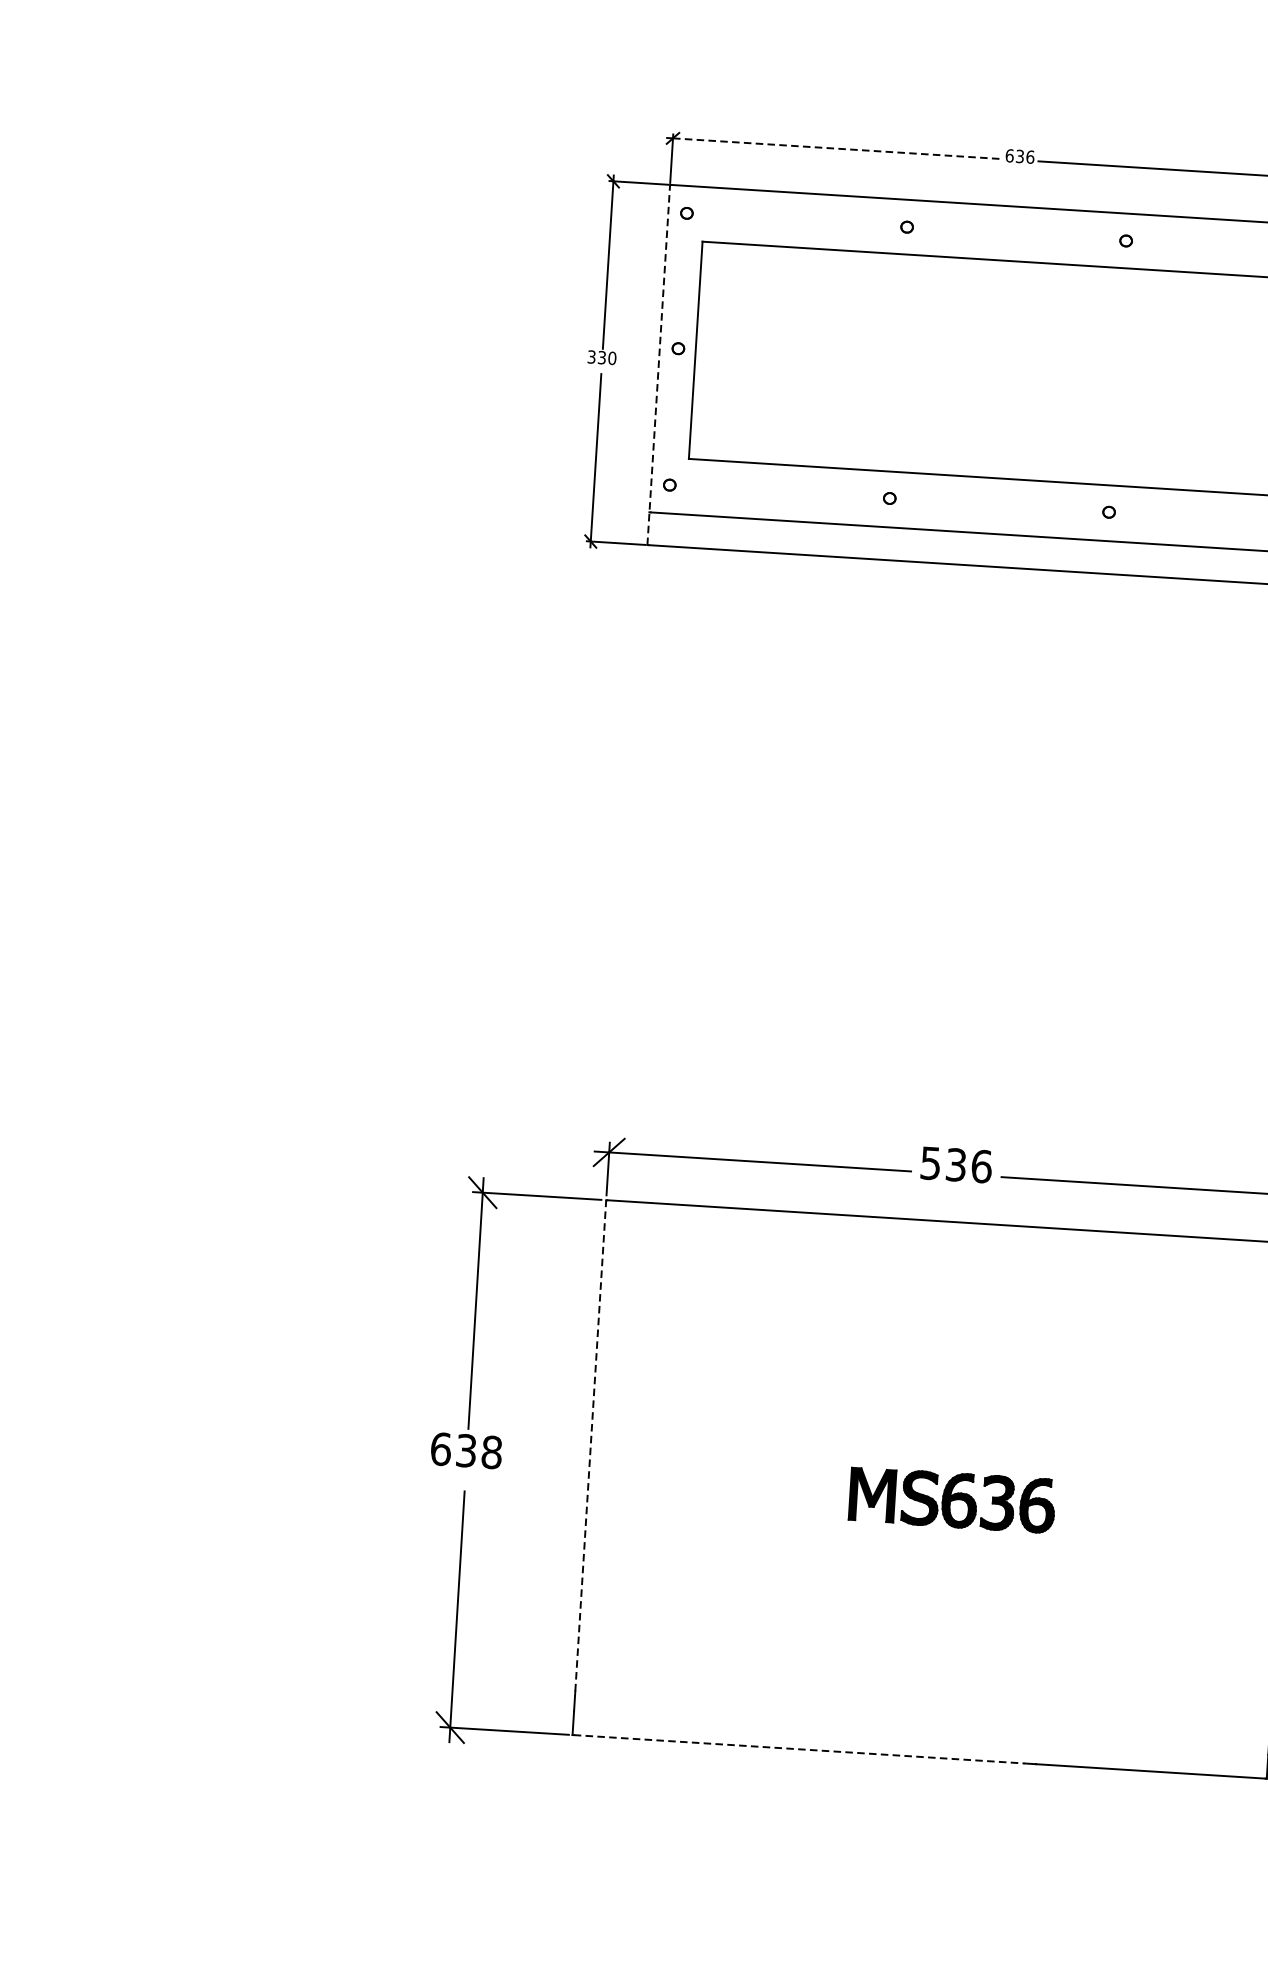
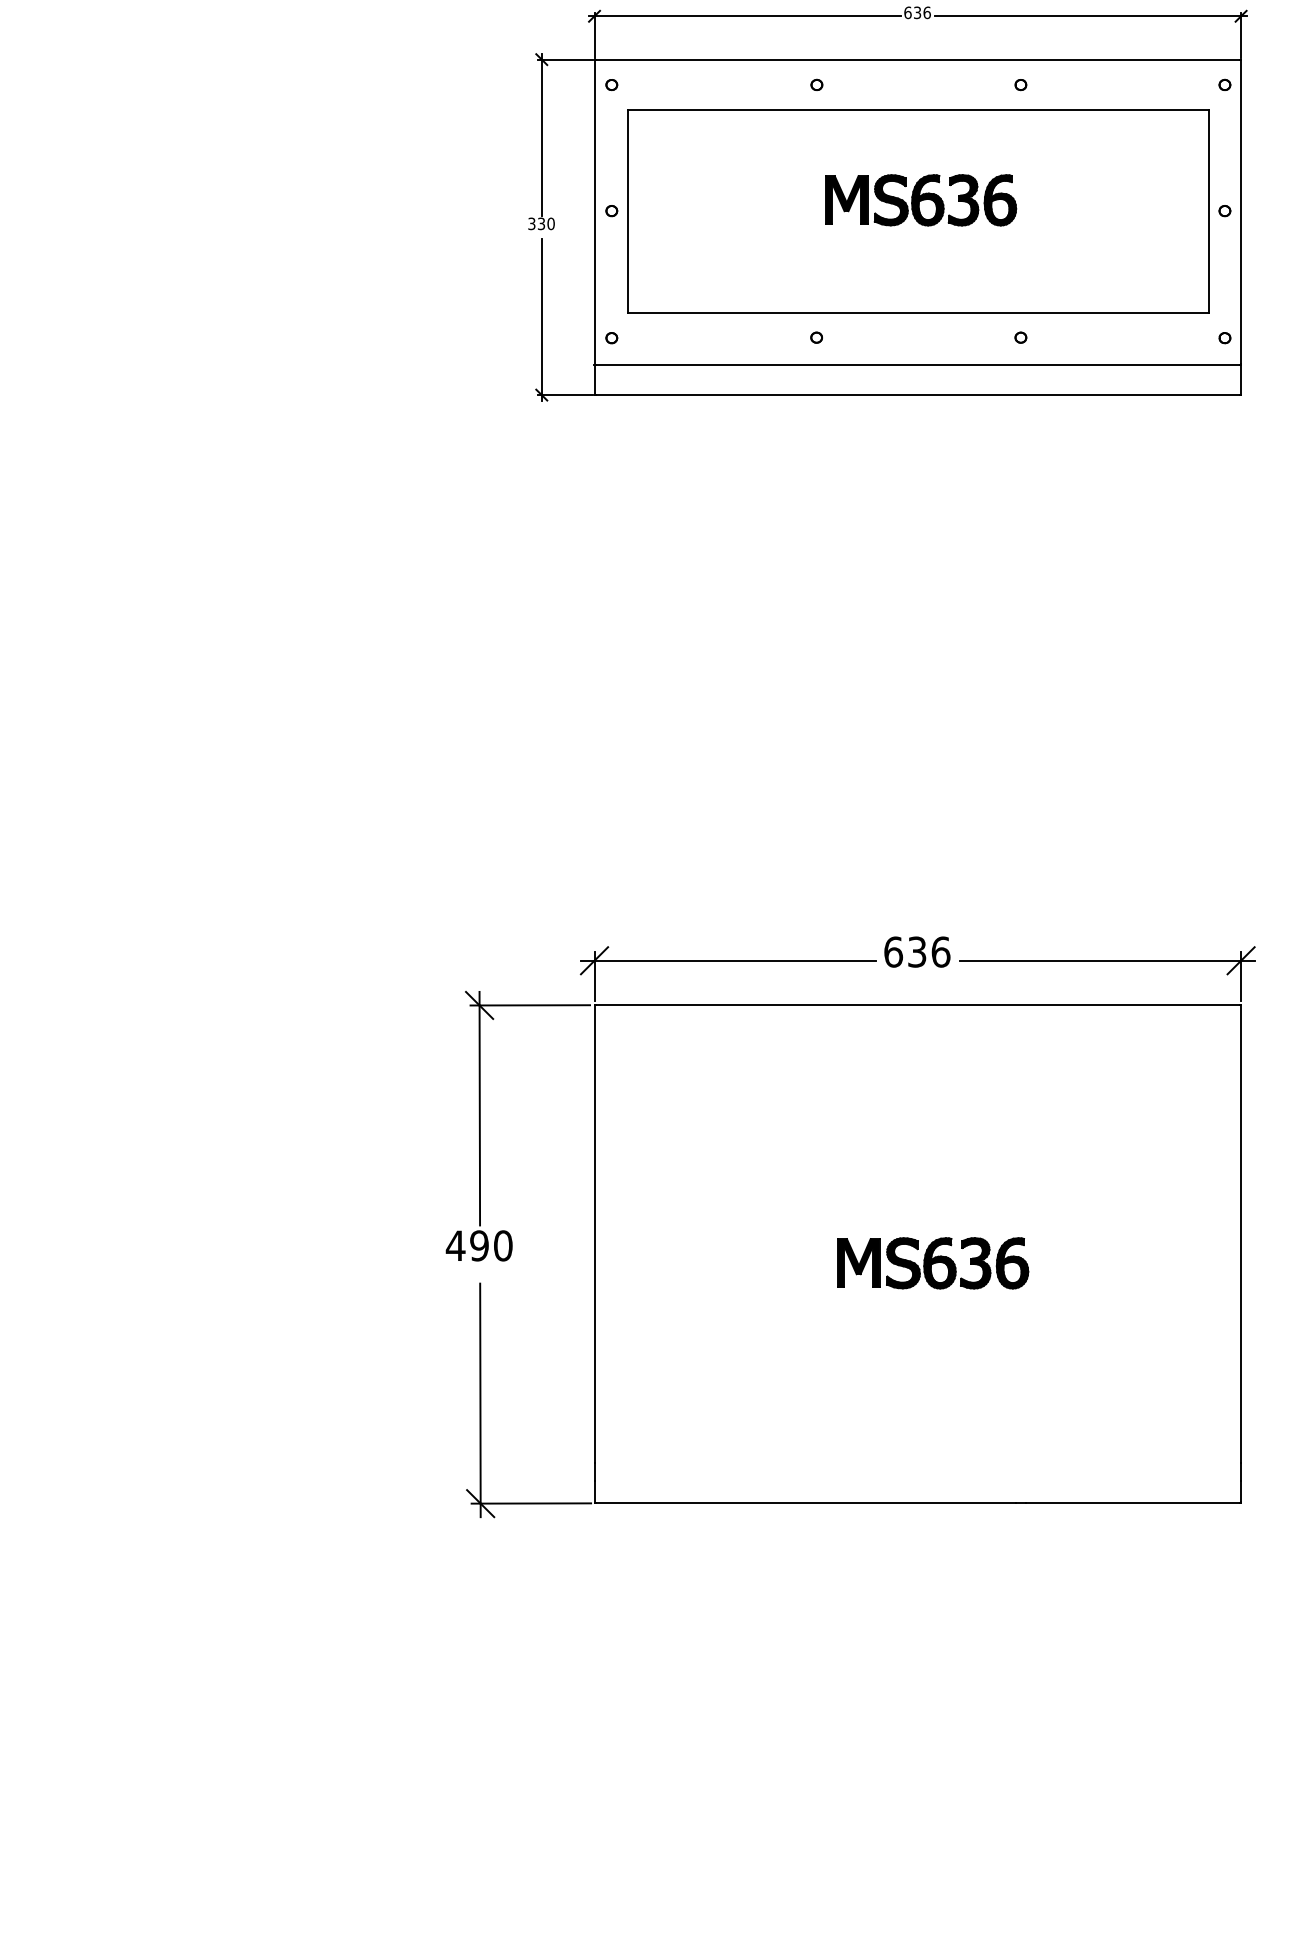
line: (838, 149) -> (748, 16), dashed -> solid
part: (1011, 358) -> (921, 200), added
line: (658, 365) -> (594, 227), dashed -> solid
text: (930, 1162) -> (893, 951), 536 -> 636
line: (590, 1445) -> (594, 1233), dashed -> solid
text: (465, 1450) -> (478, 1245), 638 -> 490
line: (799, 1749) -> (805, 1503), dashed -> solid

